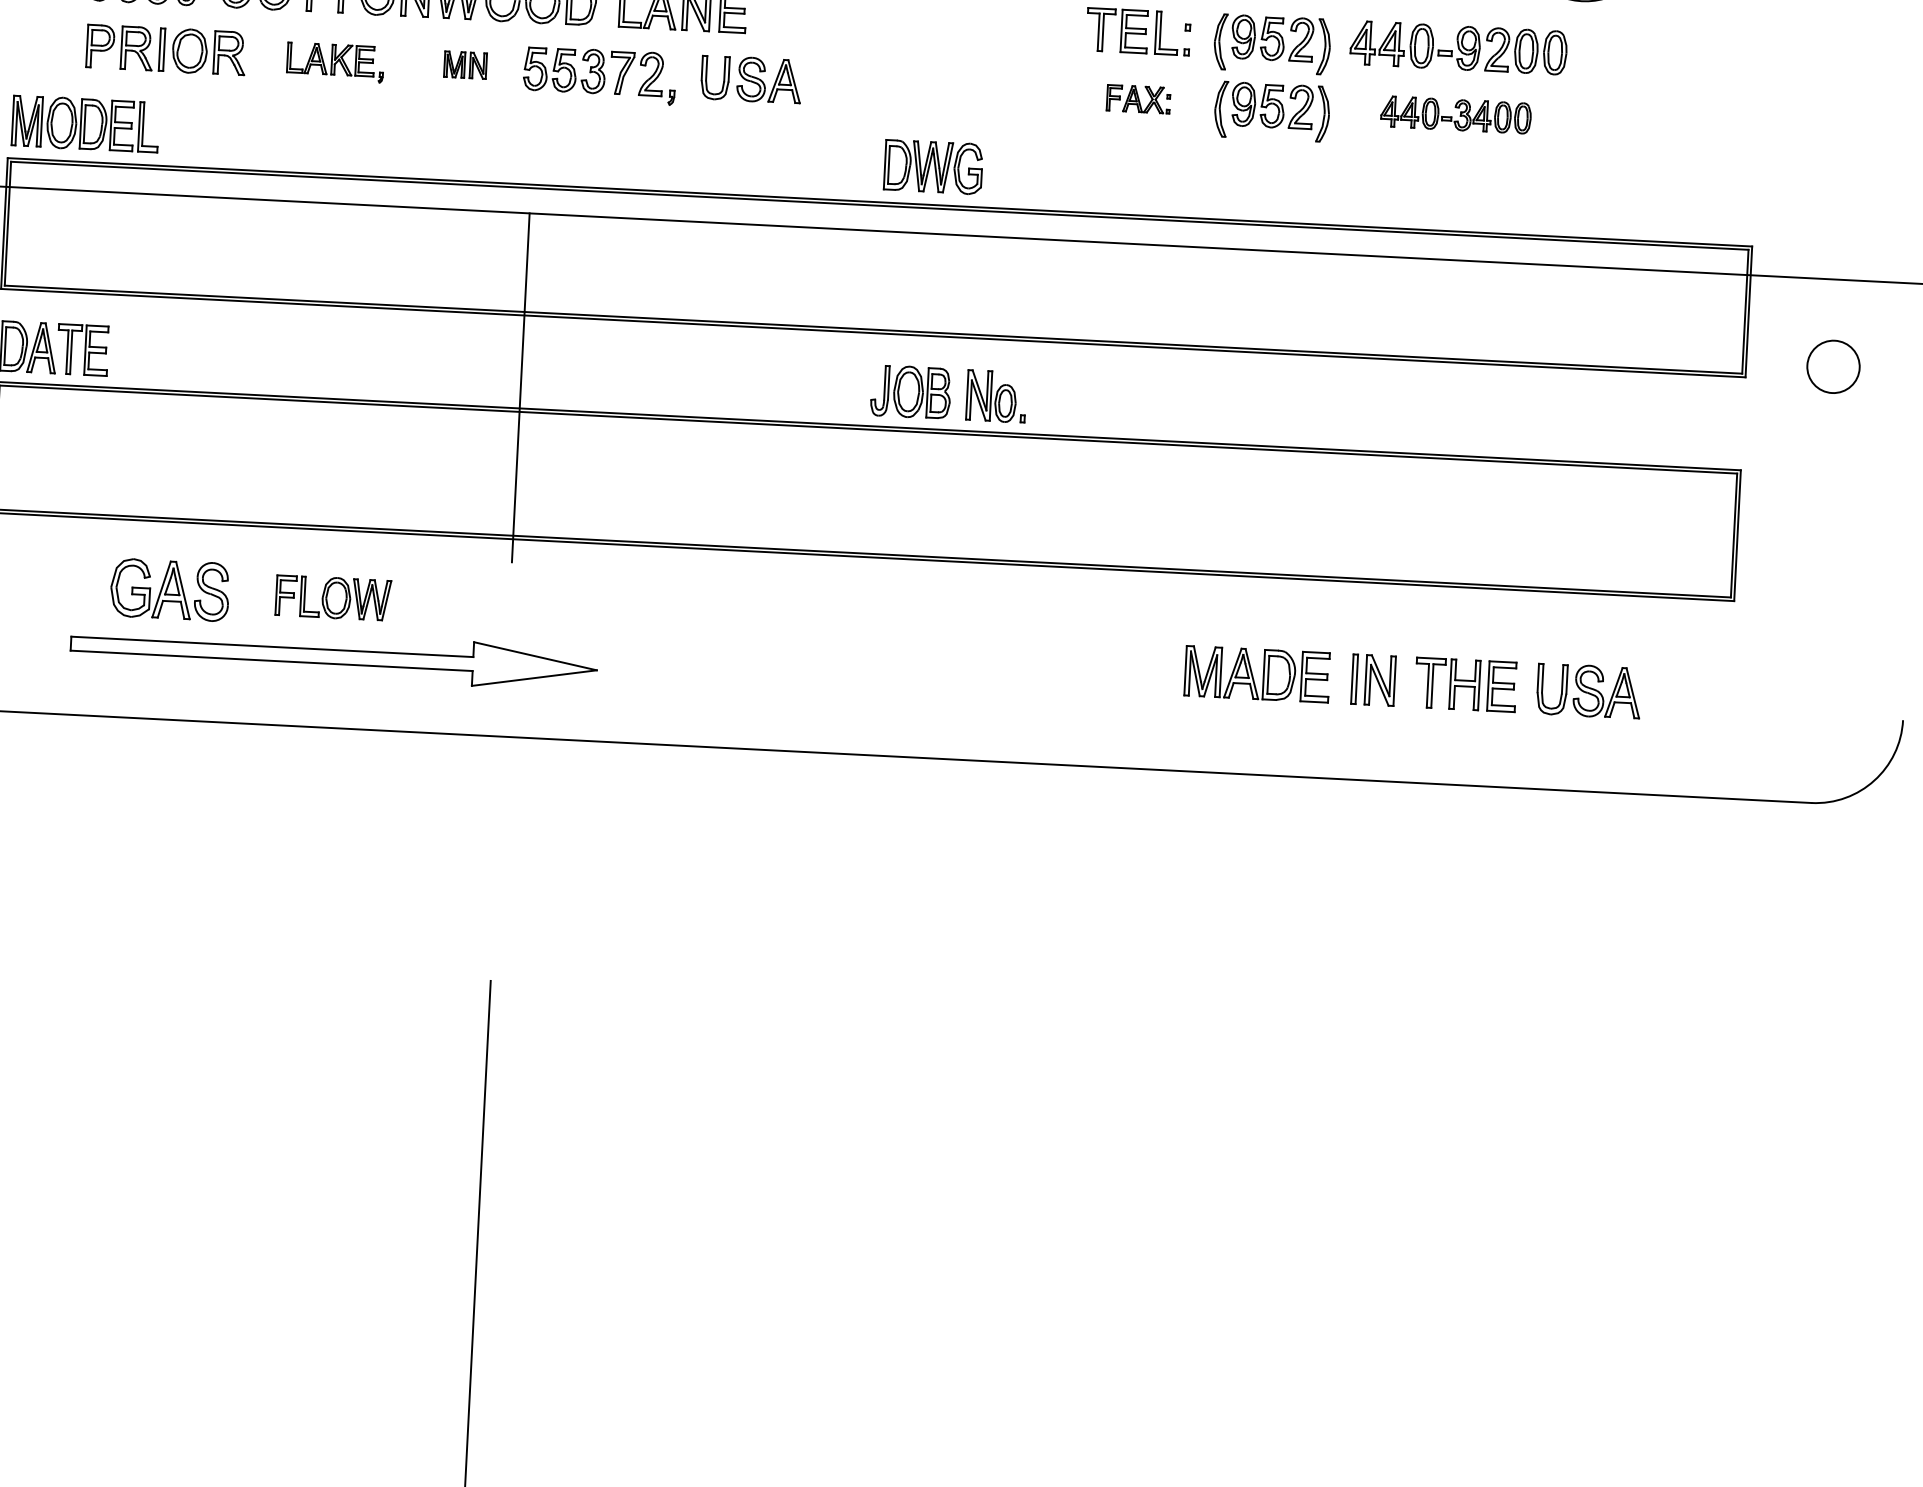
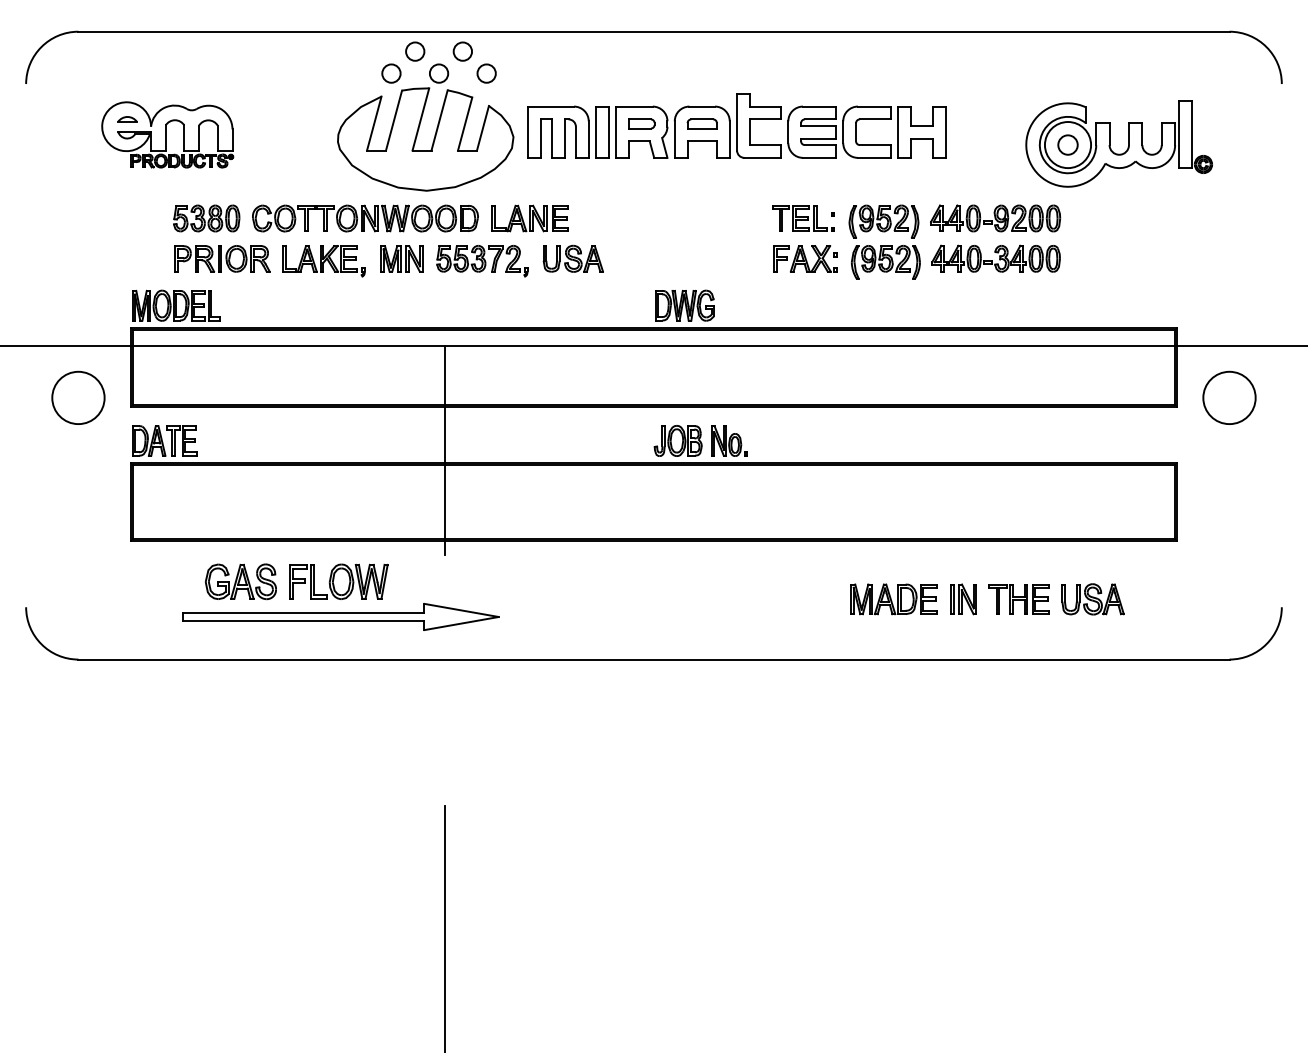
part: (334, 62) -> (323, 261), size x1.43
part: (464, 64) -> (401, 258), size x1.67
part: (1138, 98) -> (805, 258), size x1.67
part: (1455, 114) -> (995, 258), size x1.43
circle: (1833, 366) -> (1229, 397), size x1.67
part: (332, 597) -> (338, 581), size x1.43

